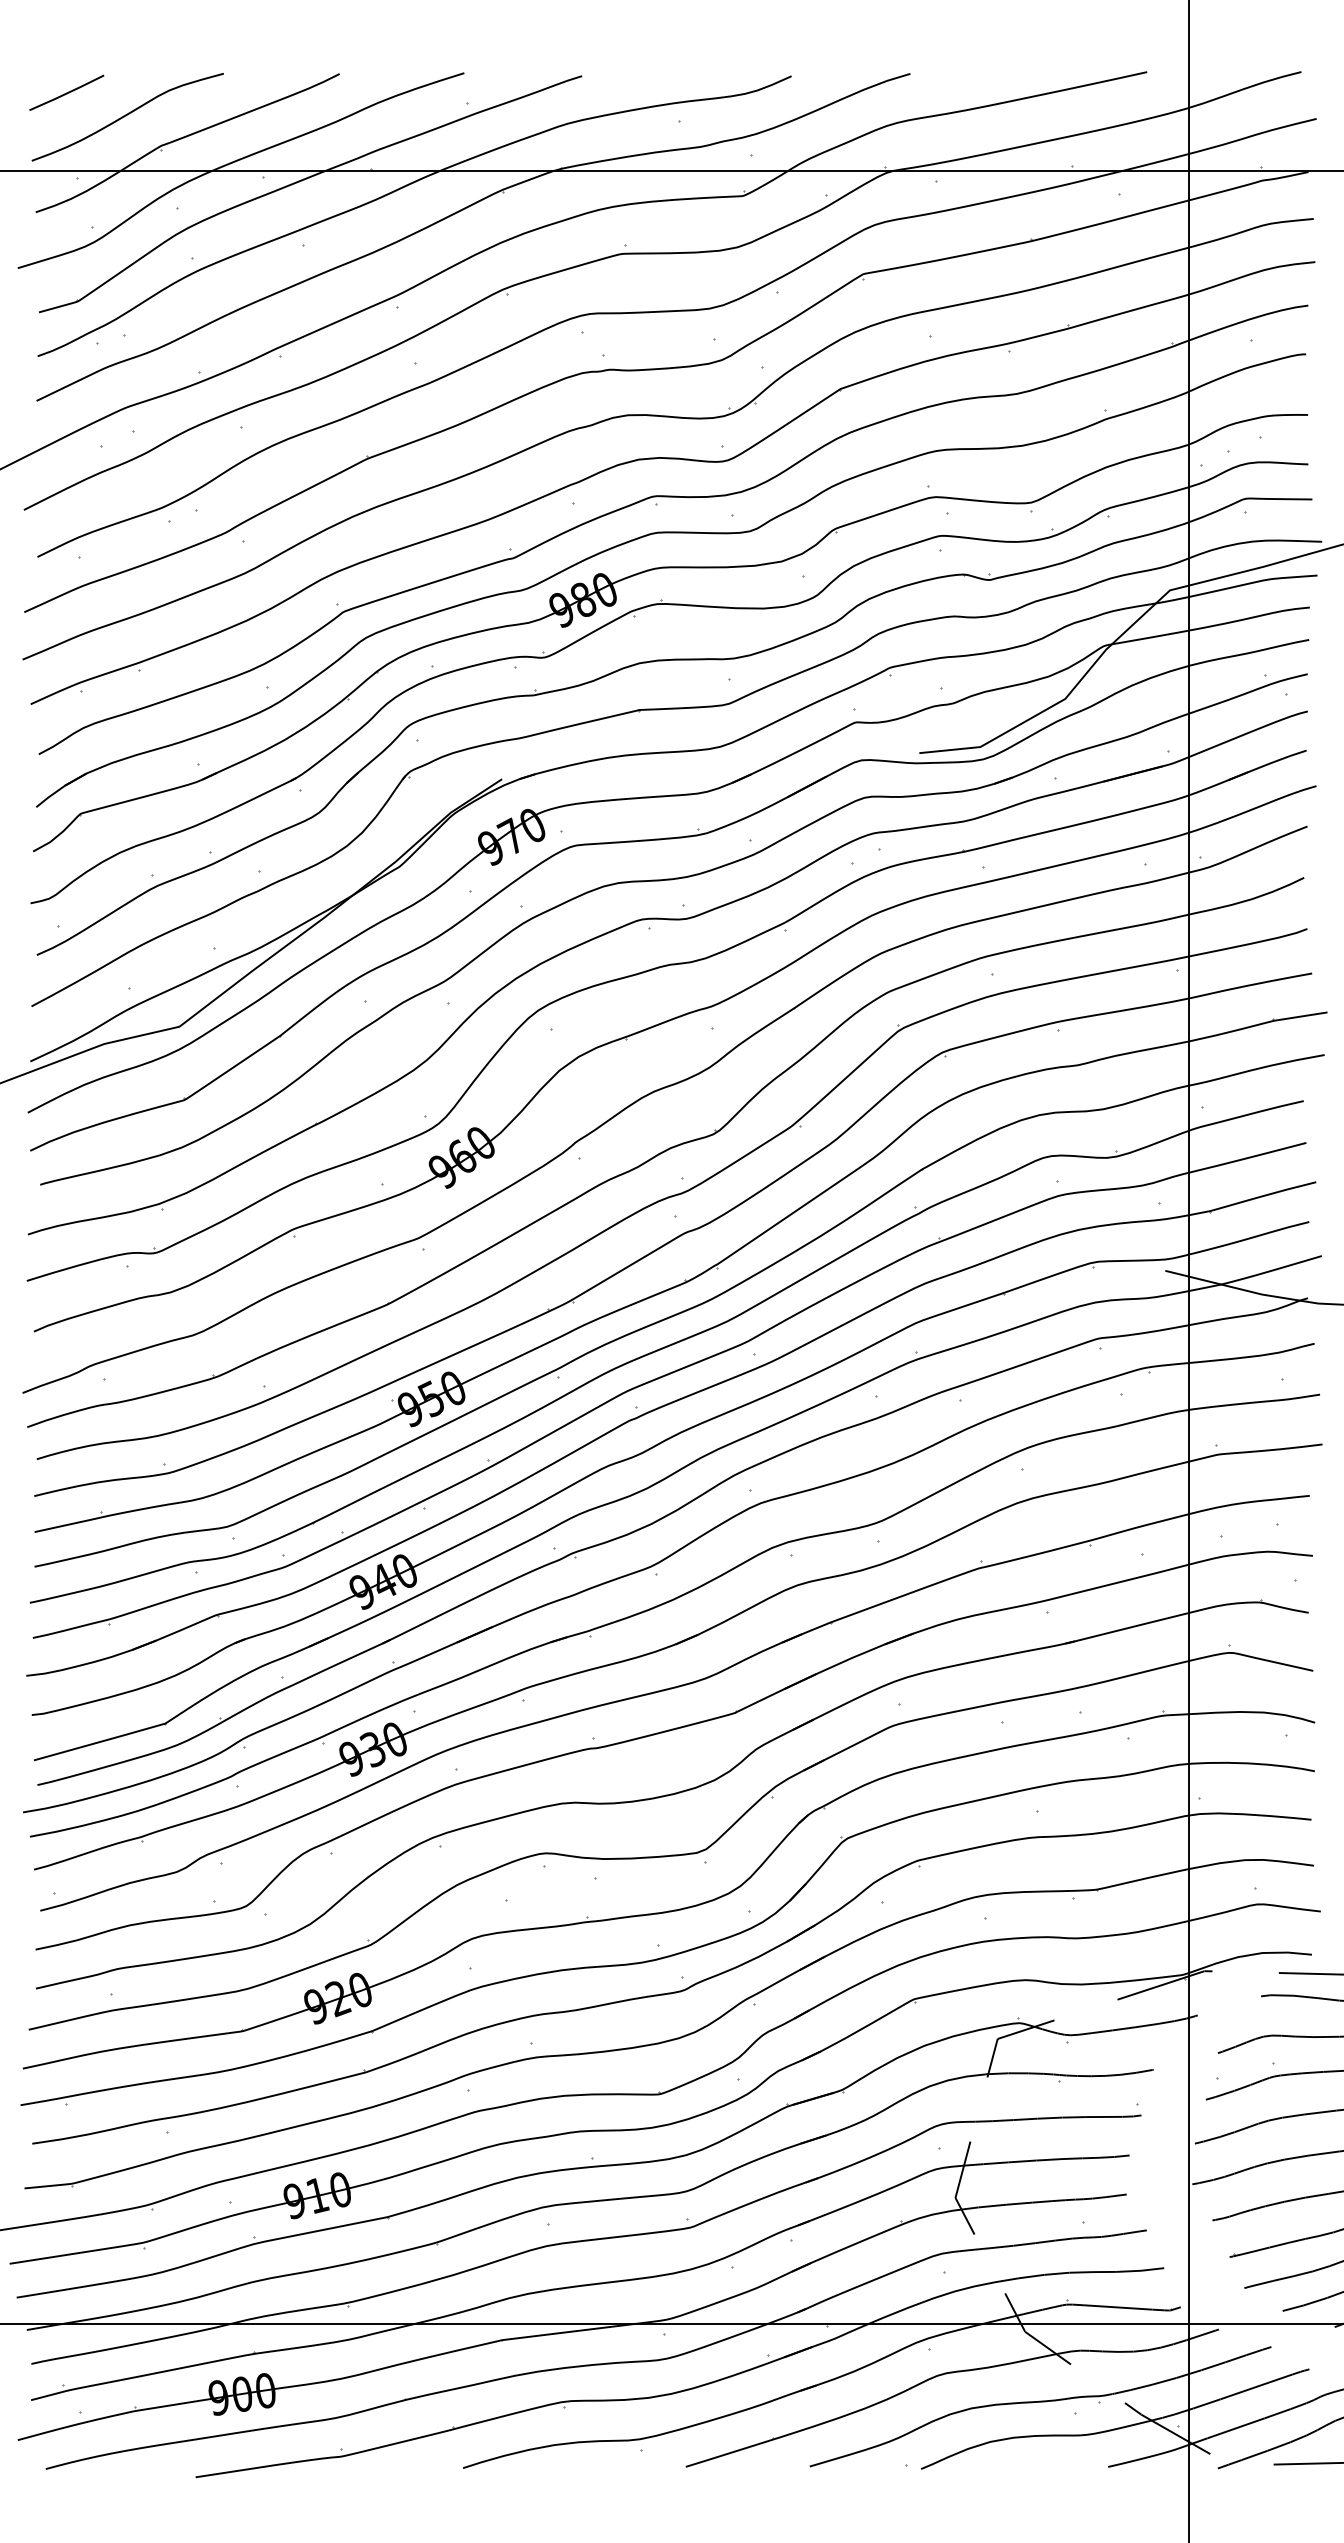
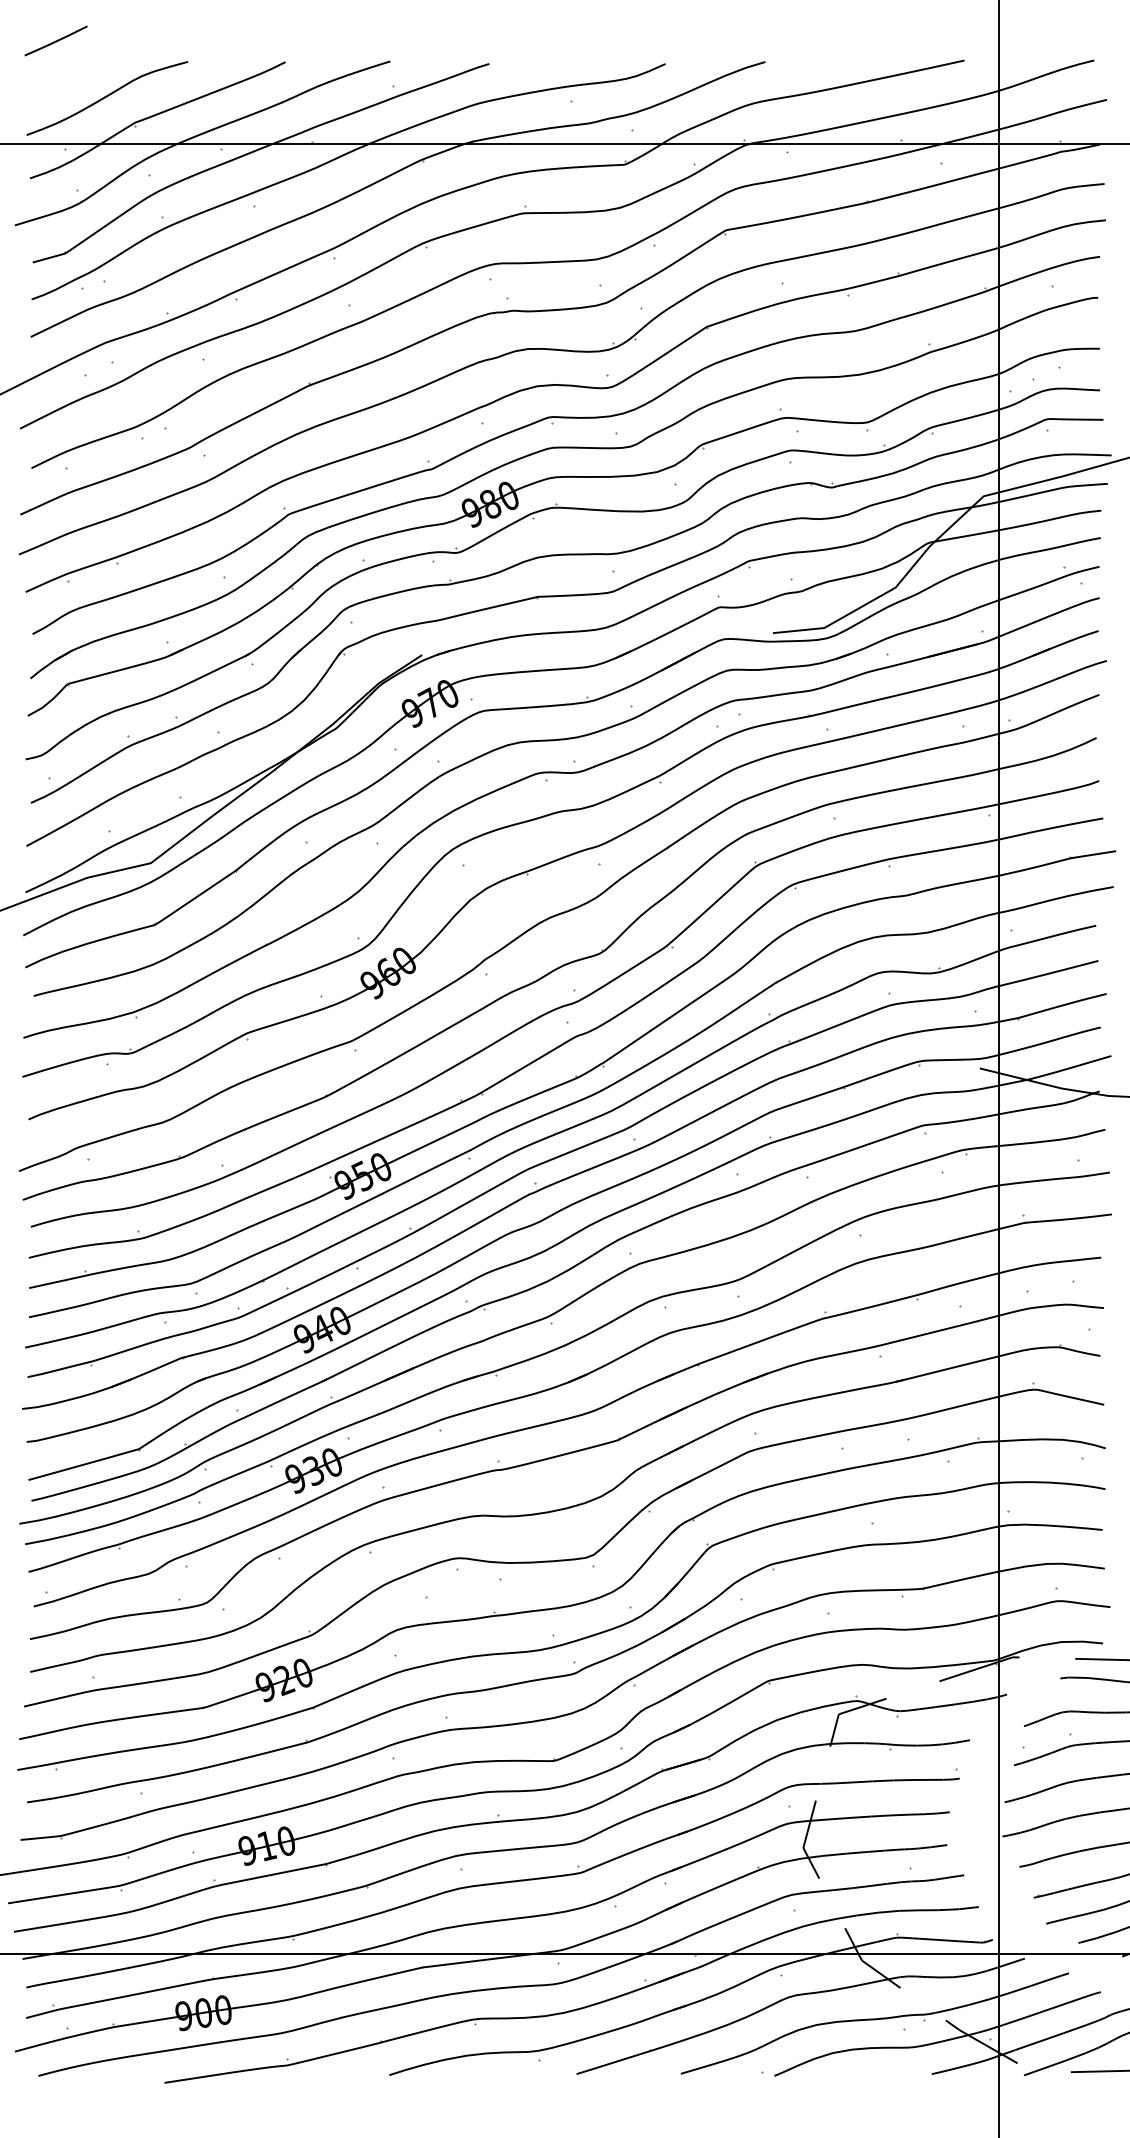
line: (66, 92) -> (55, 40), moved

